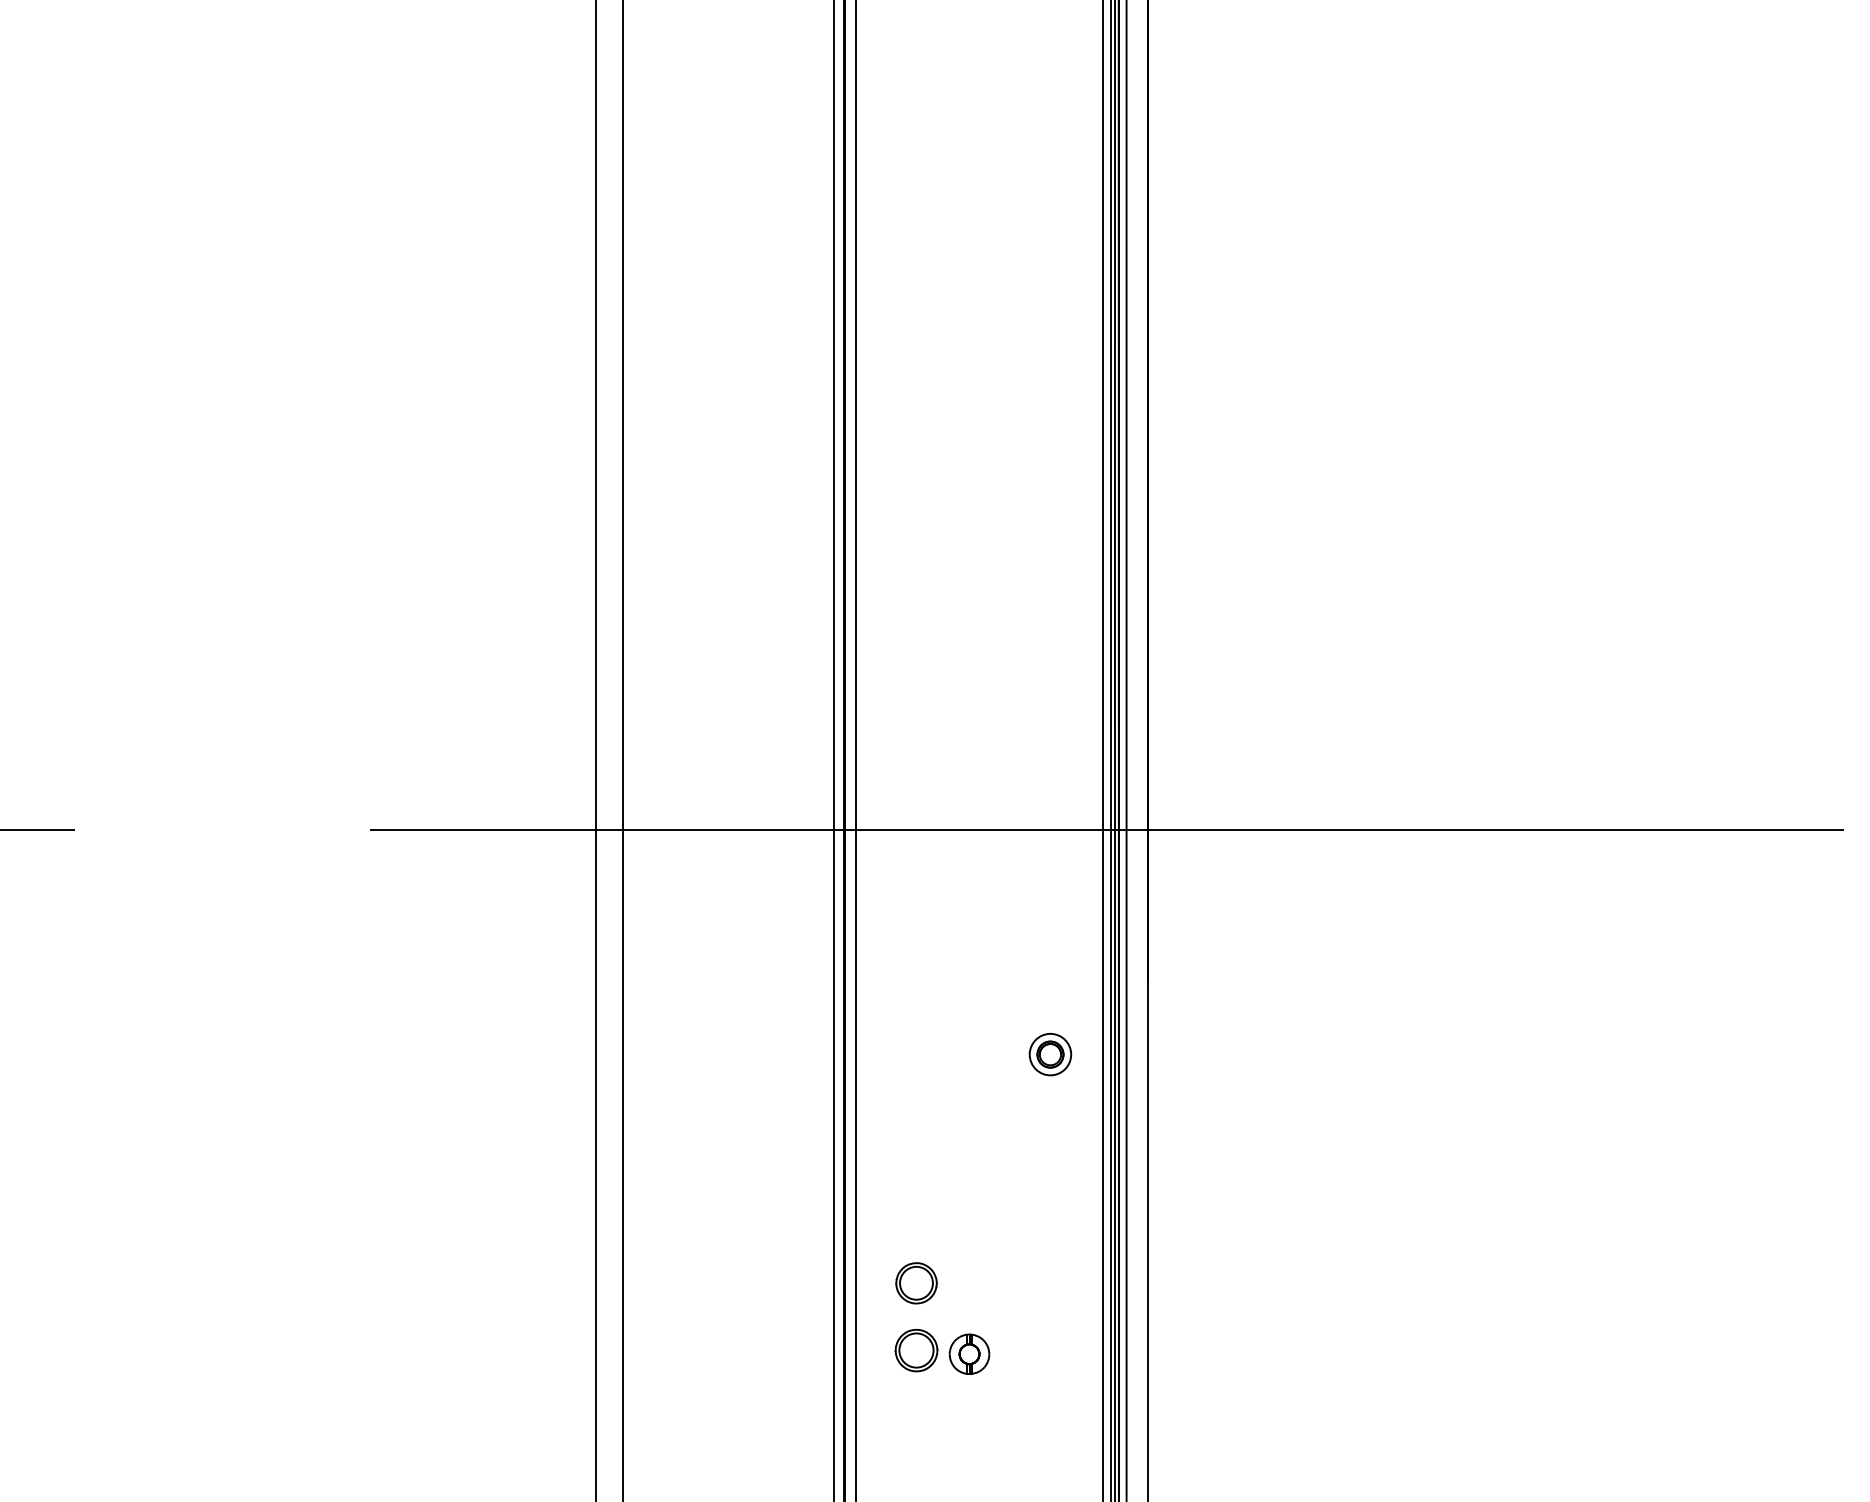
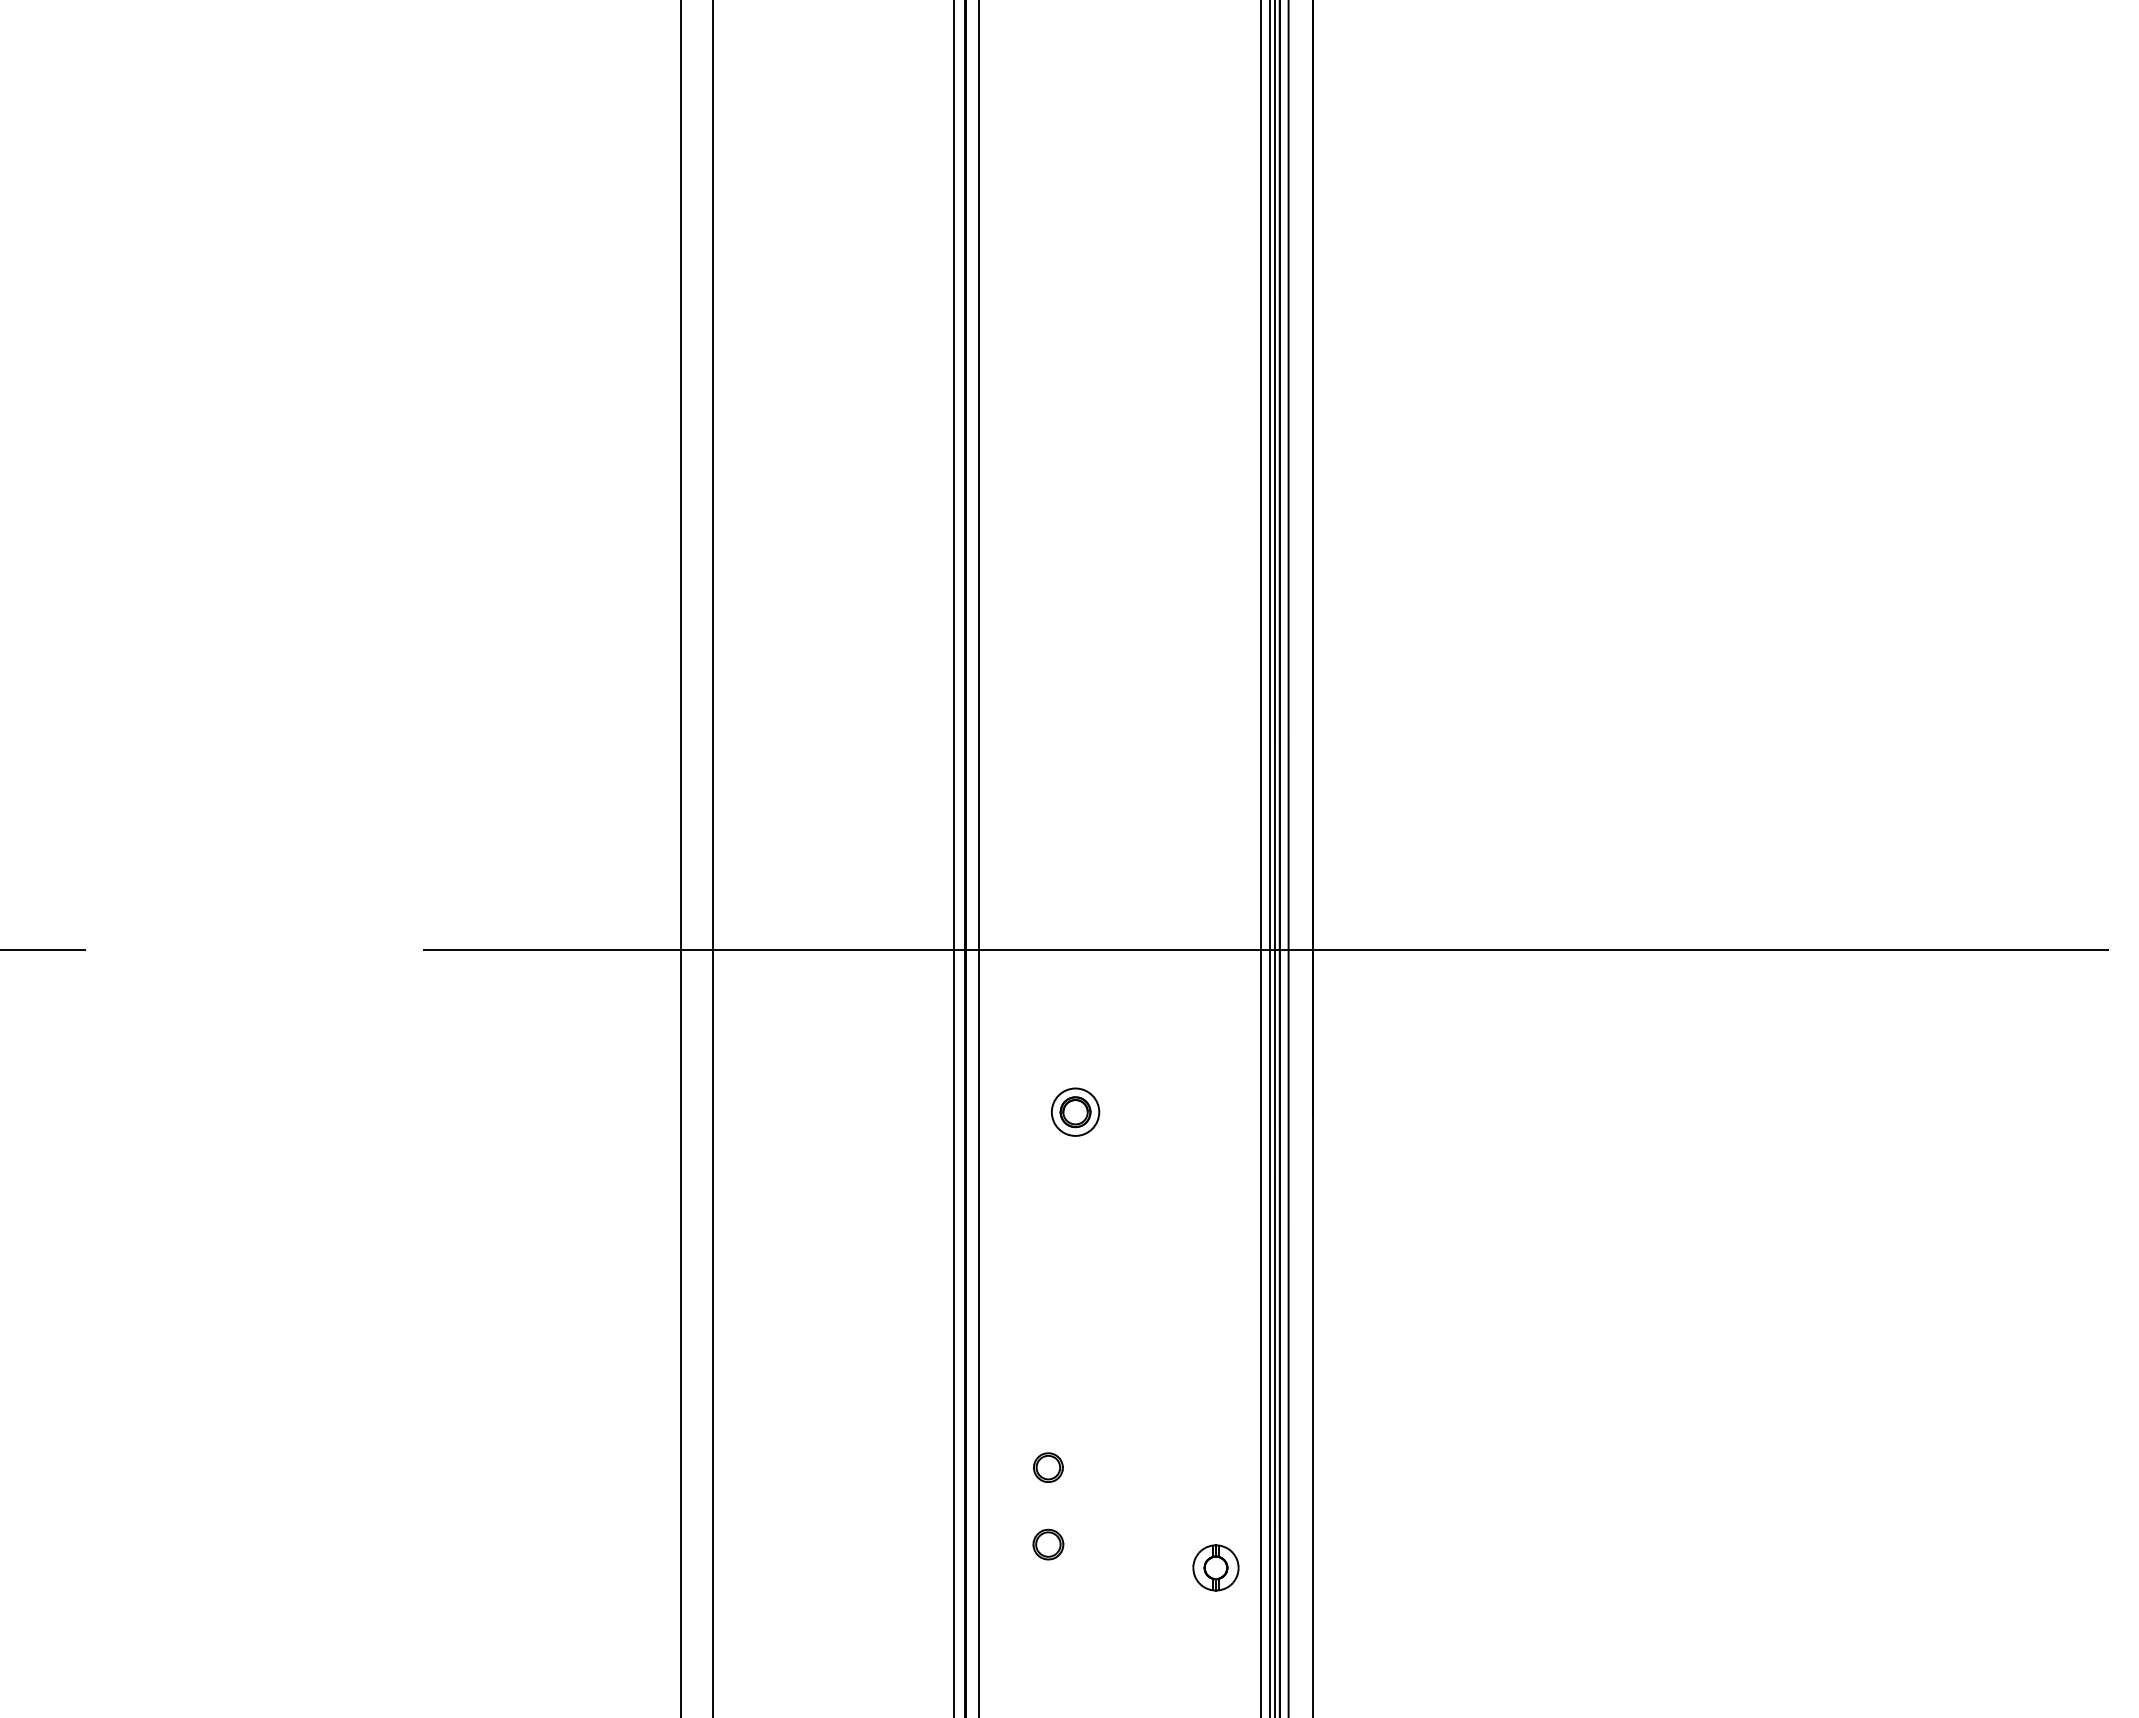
part: (1050, 1053) -> (1075, 1111), moved
part: (916, 1283) -> (1048, 1467), size x0.62
part: (916, 1350) -> (1048, 1544), size x0.62
part: (969, 1353) -> (1215, 1567), moved

